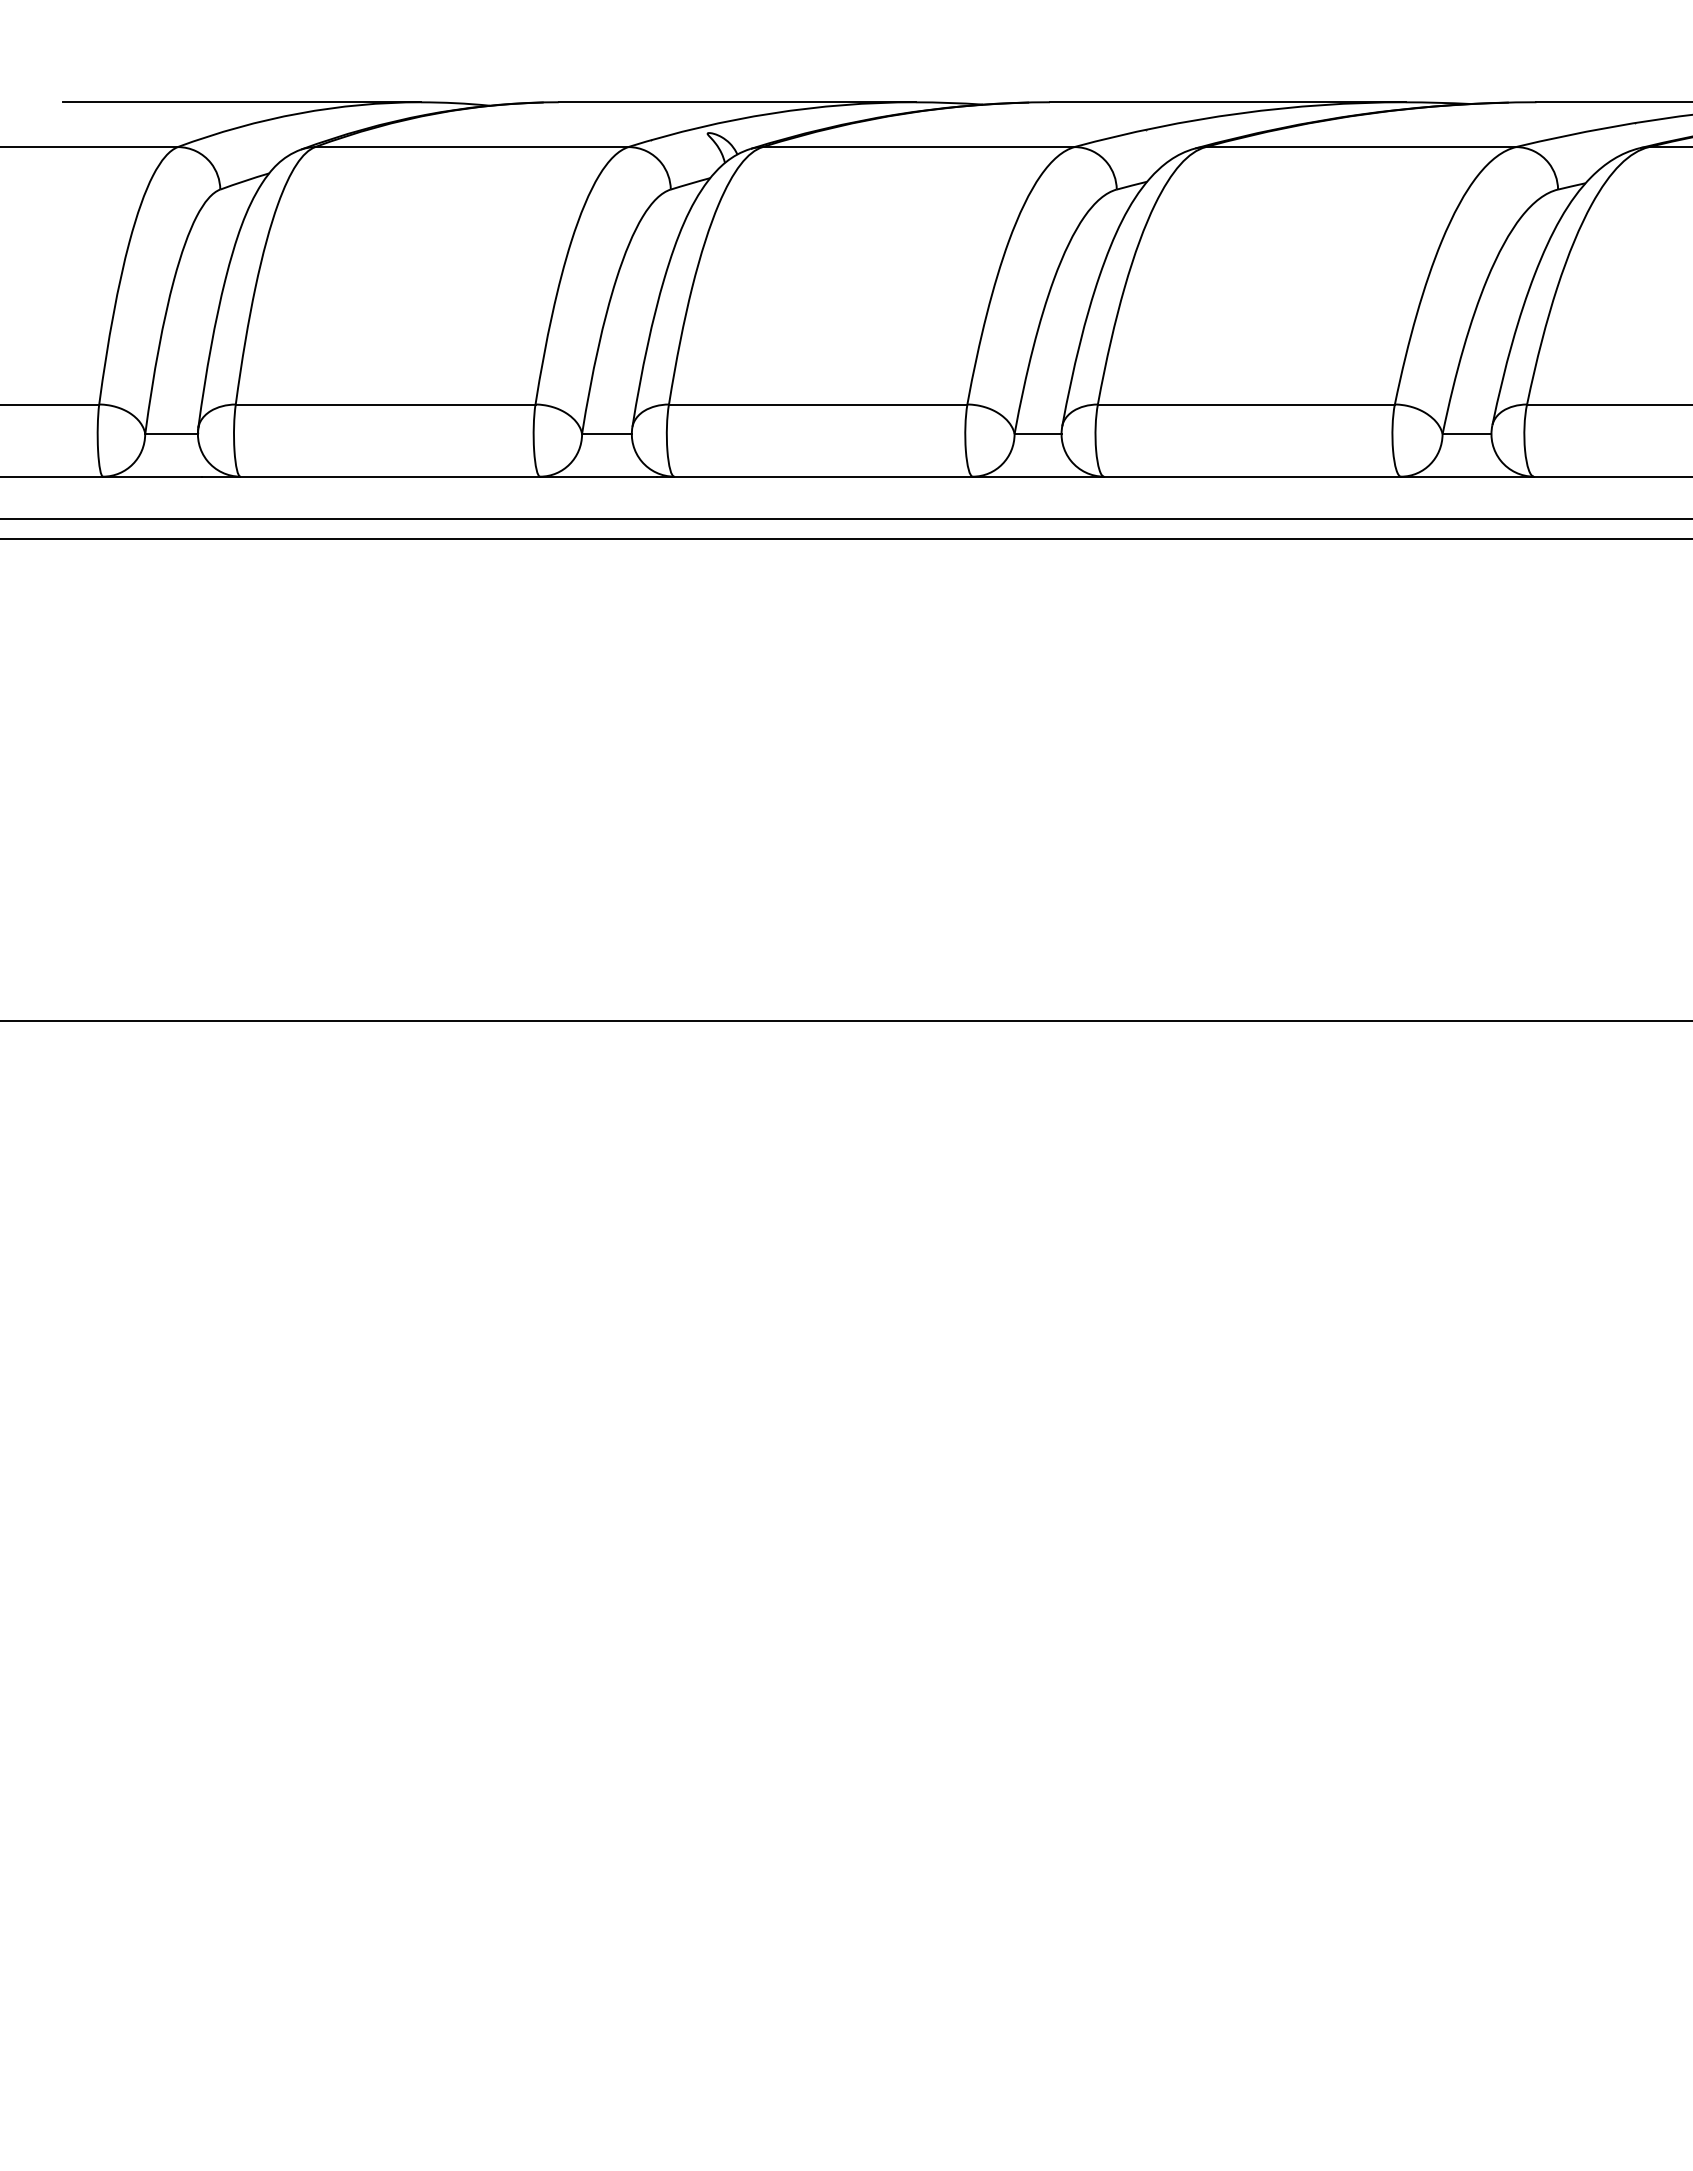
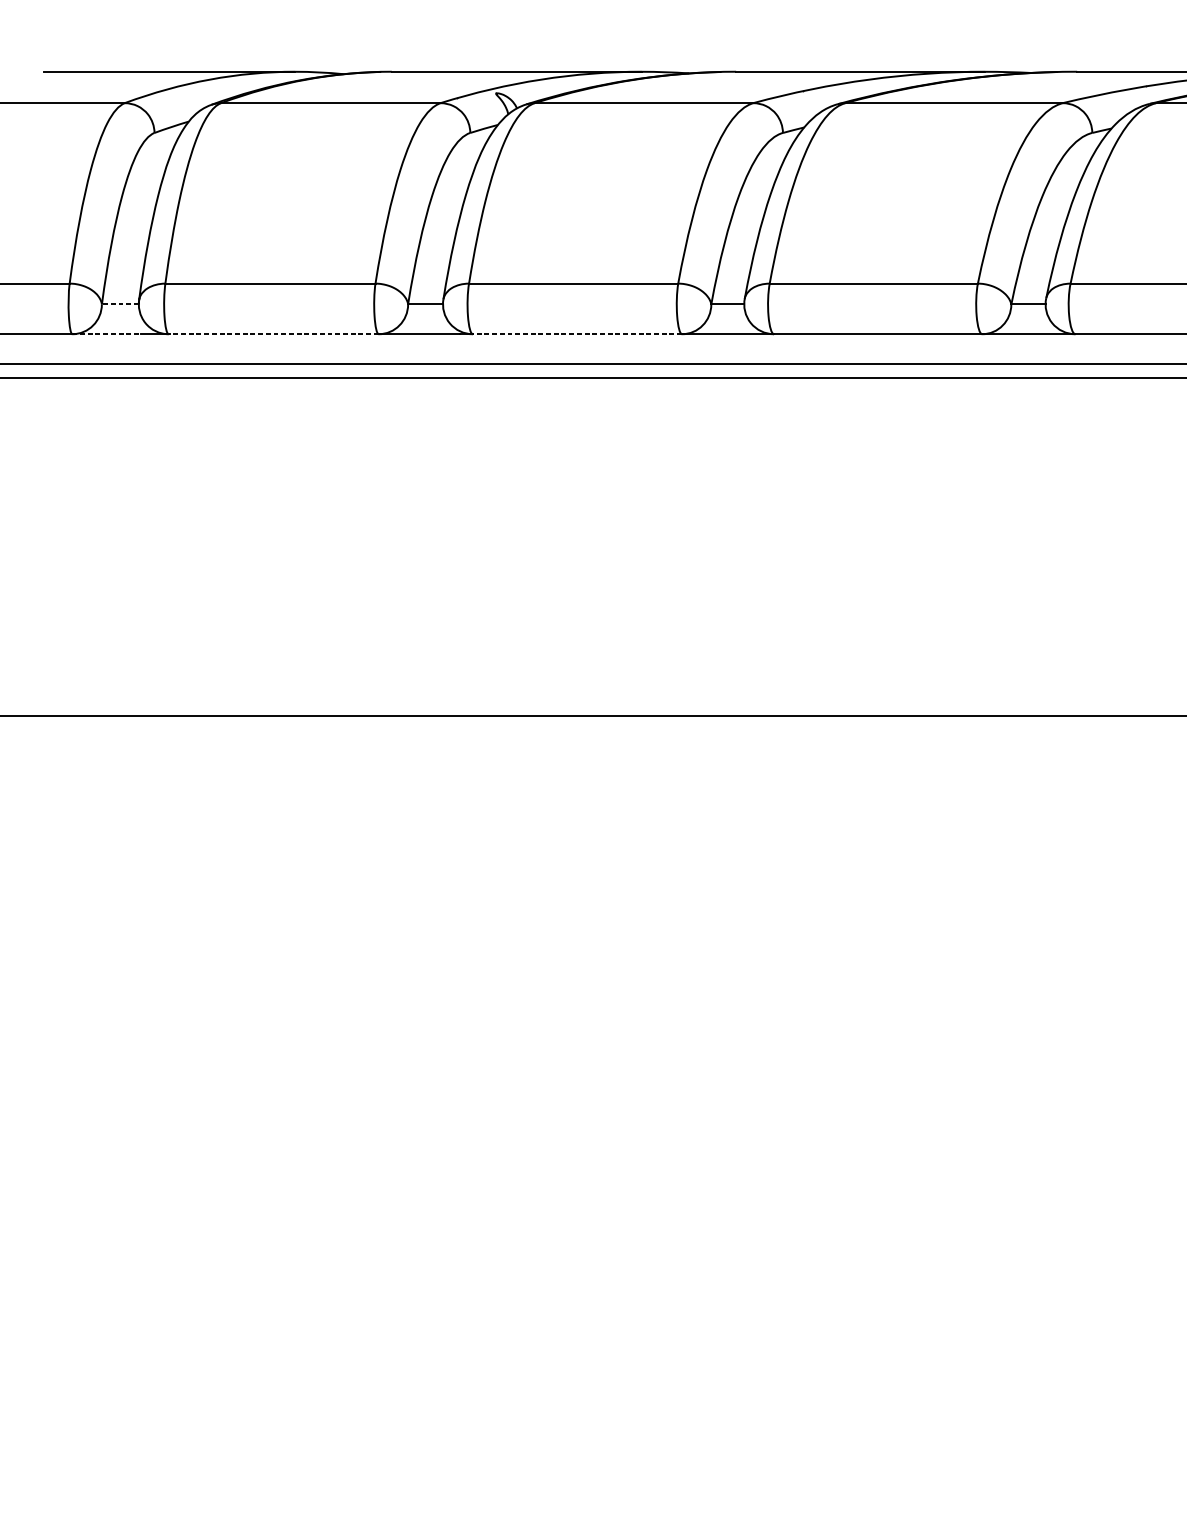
line: (171, 434) -> (120, 304), solid -> dashed
line: (152, 476) -> (107, 334), solid -> dashed
line: (390, 476) -> (273, 334), solid -> dashed
line: (823, 476) -> (577, 334), solid -> dashed

